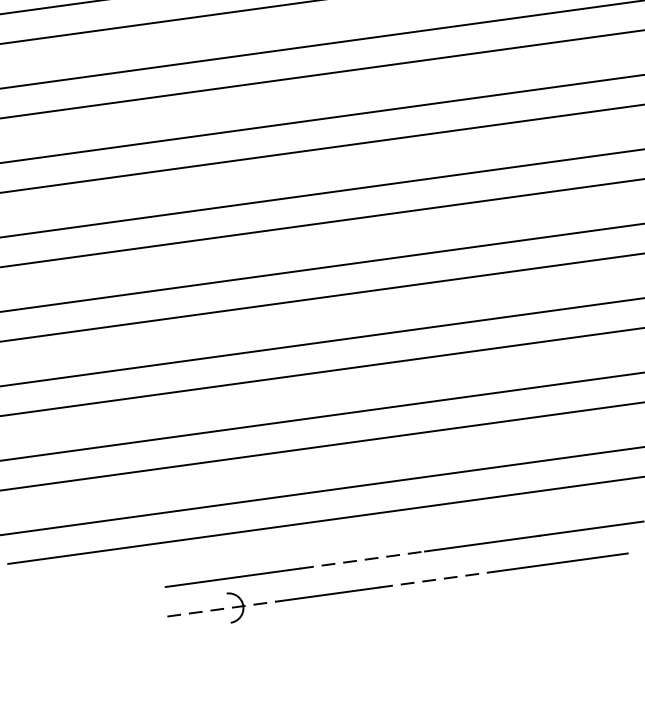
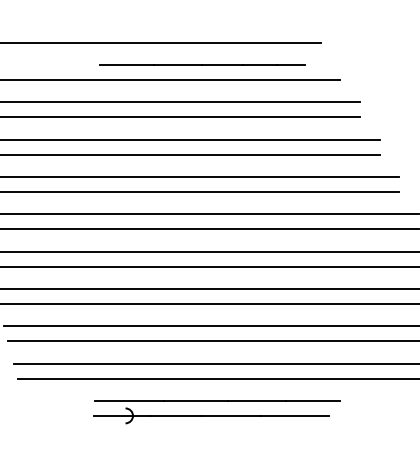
line: (361, 559) -> (195, 400), dashed -> solid
line: (437, 578) -> (232, 415), dashed -> solid
line: (222, 608) -> (122, 415), dashed -> solid

